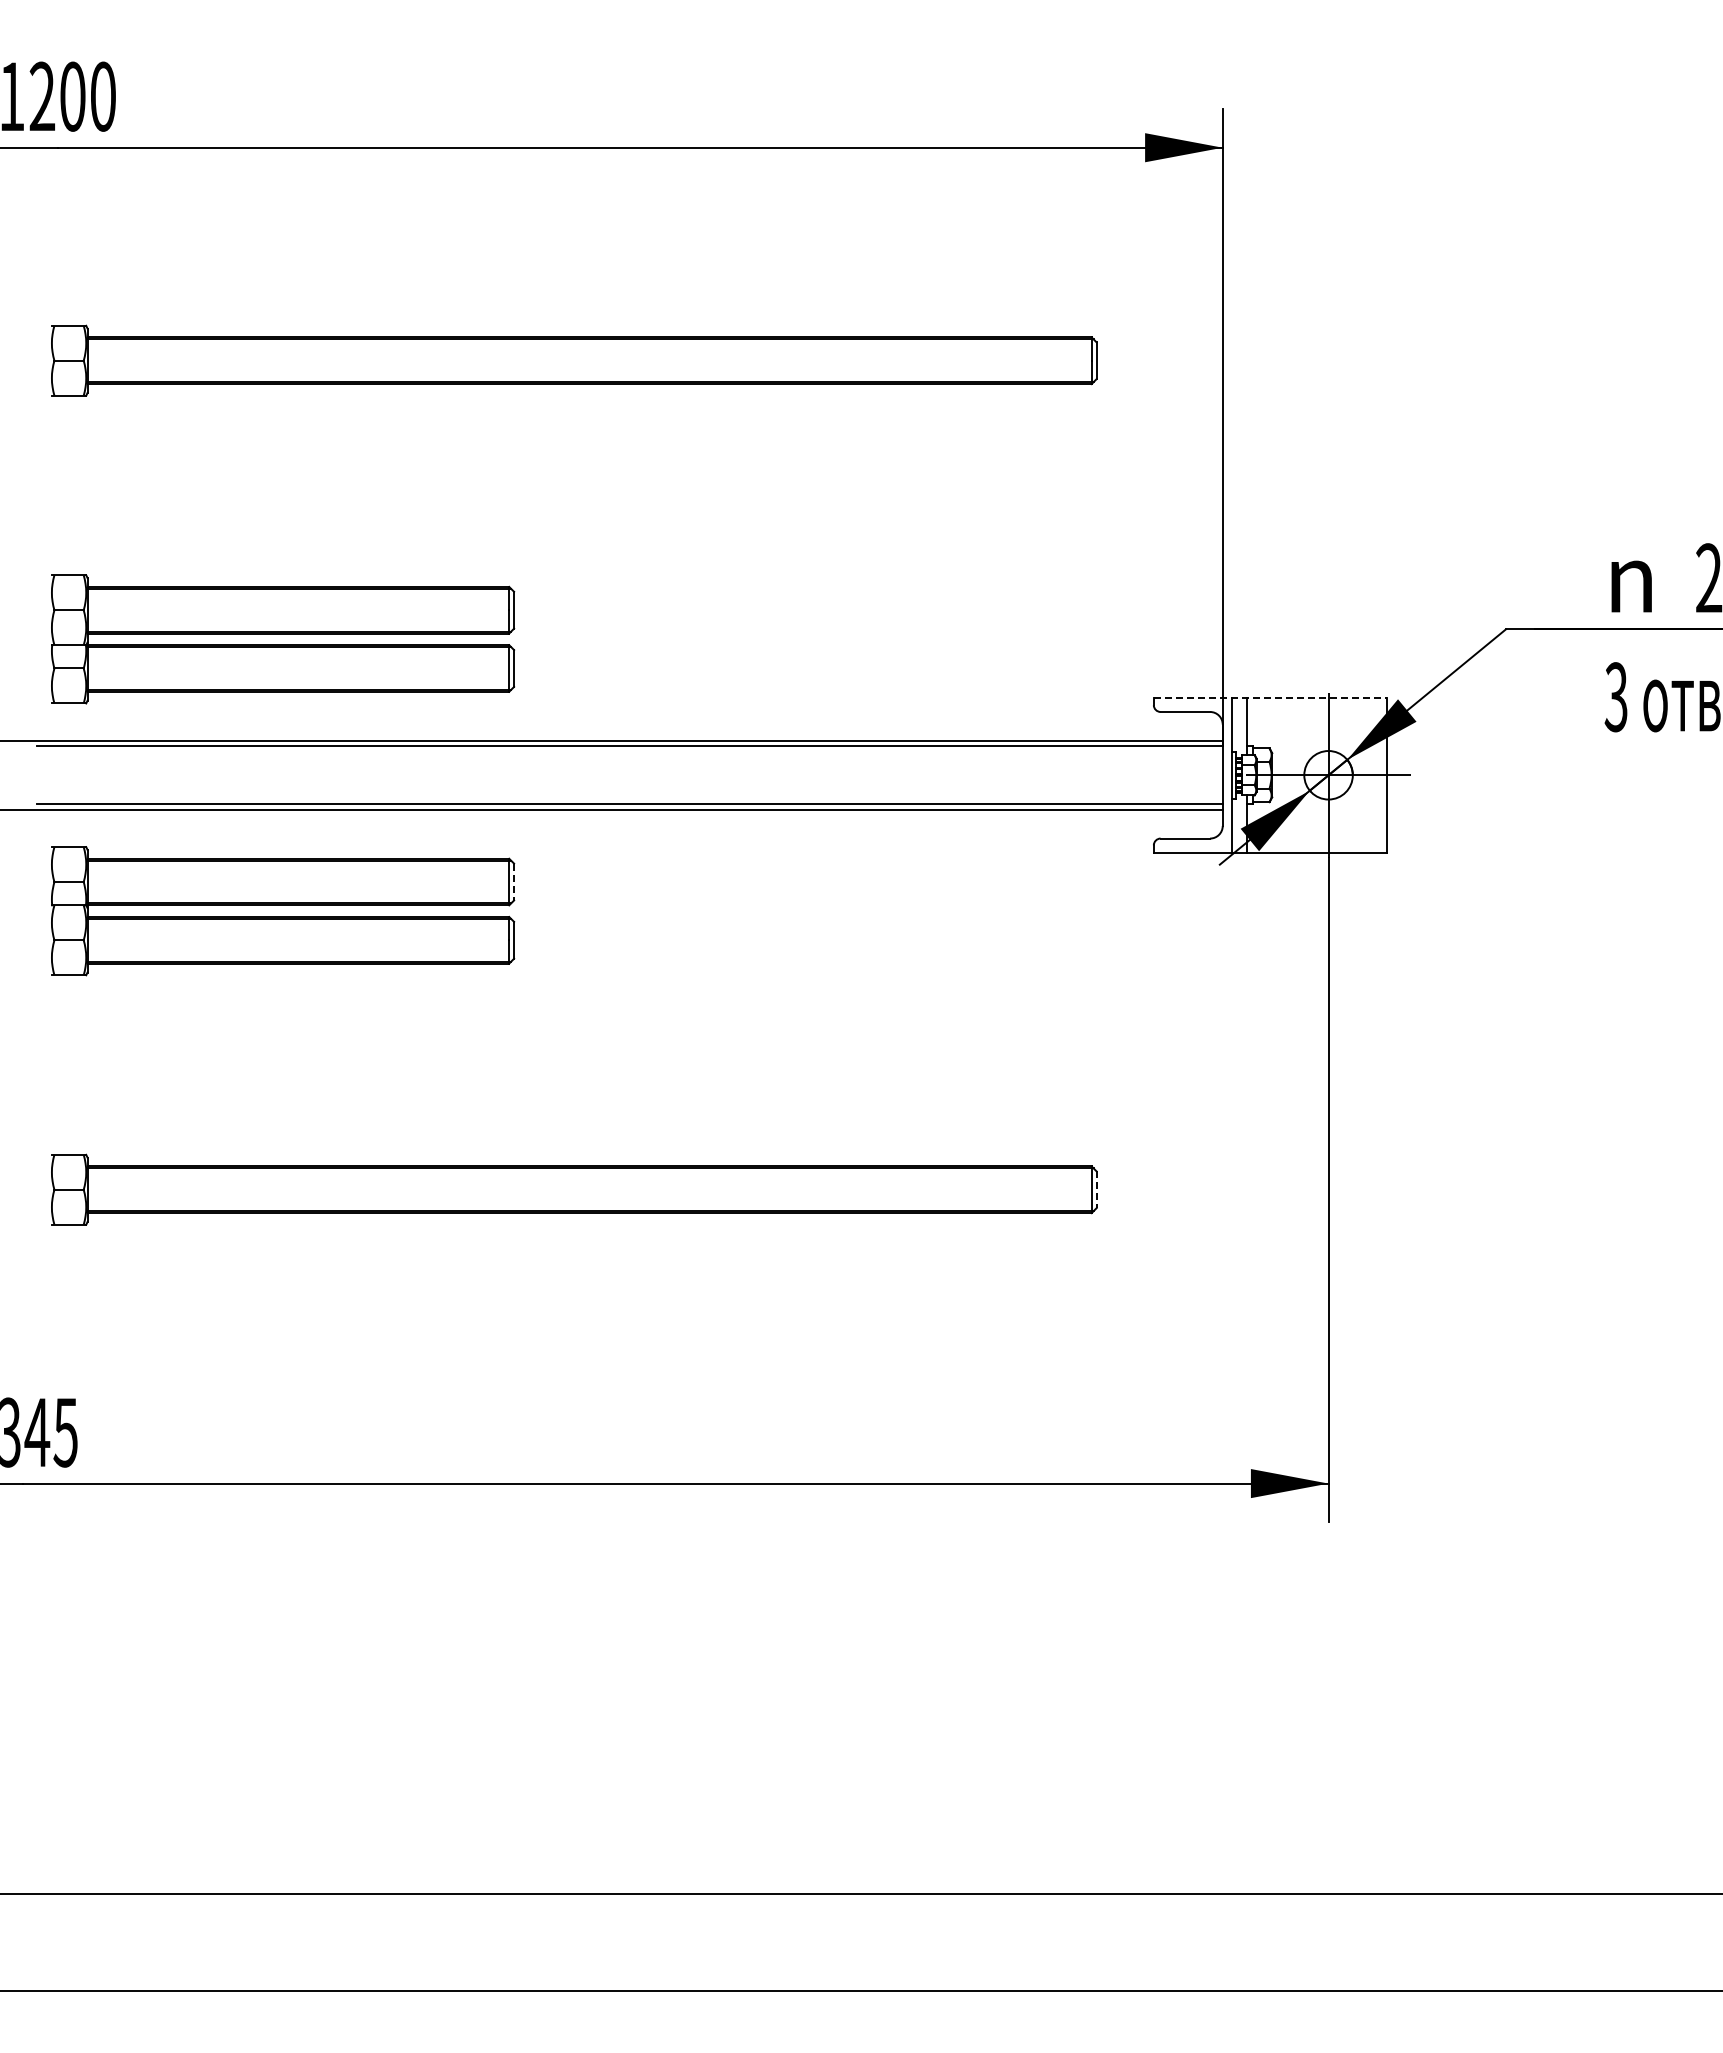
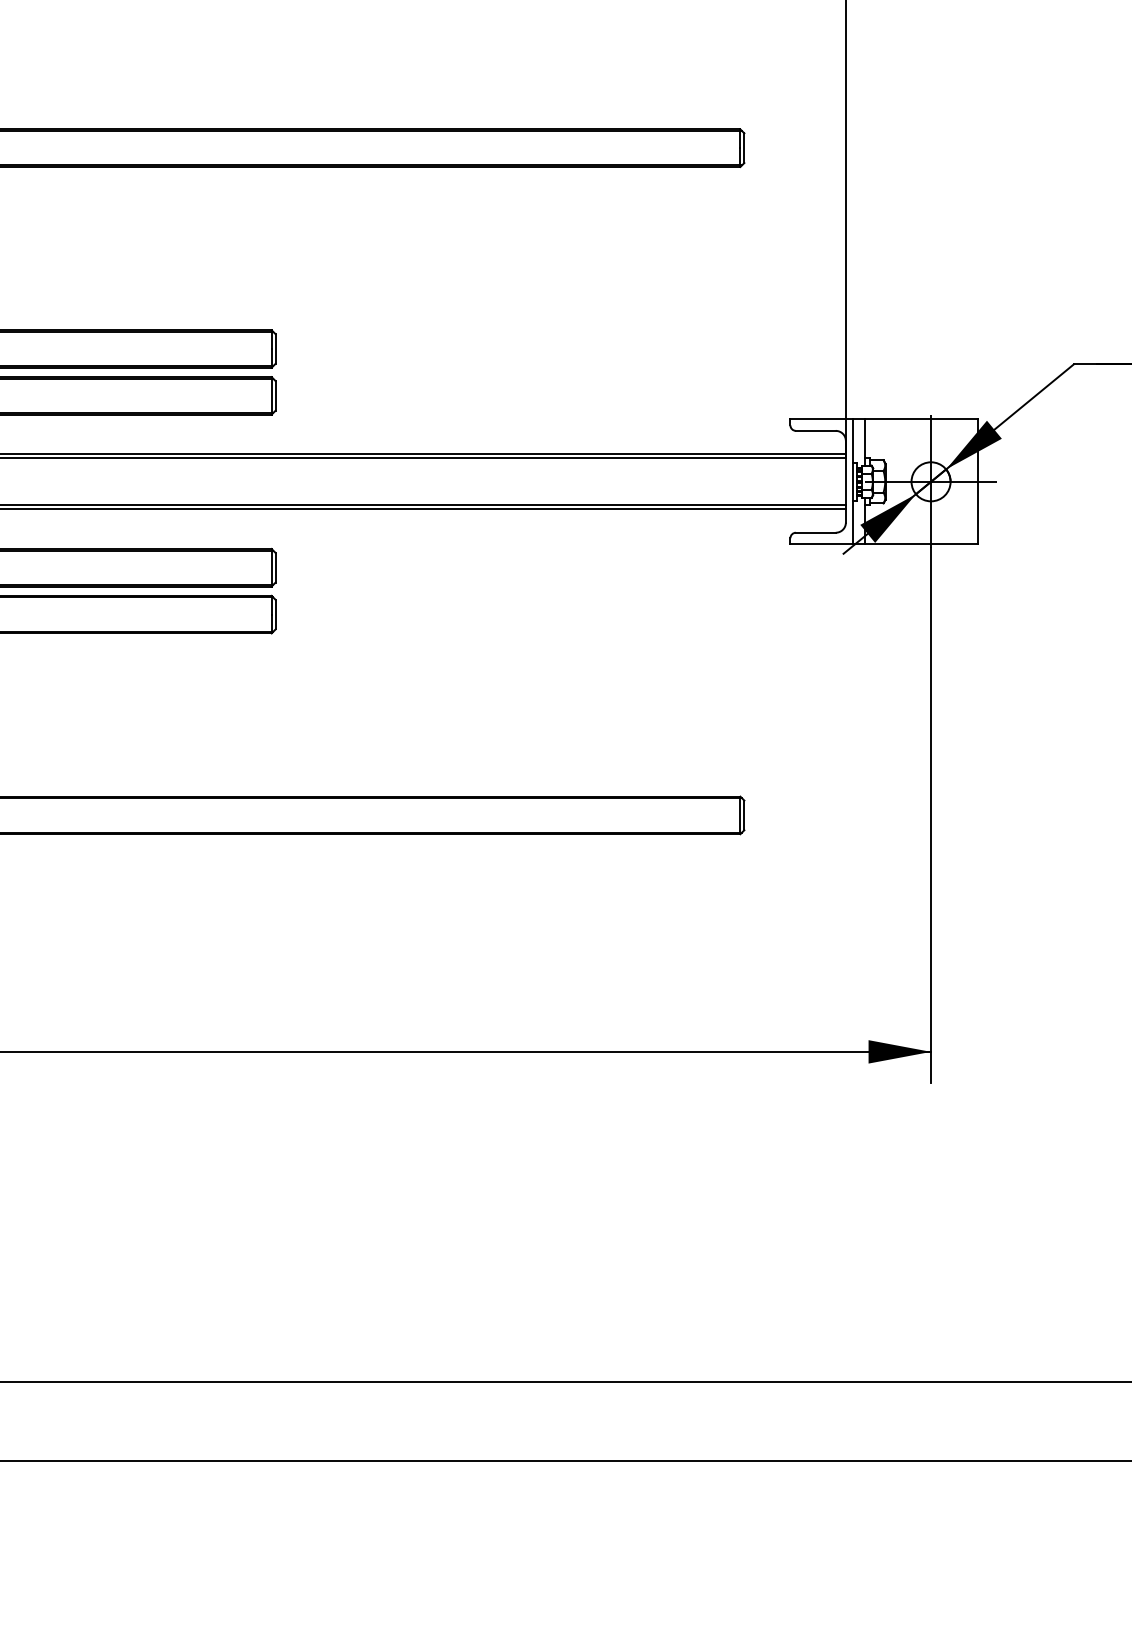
line: (1270, 697) -> (884, 419), dashed -> solid
line: (514, 882) -> (275, 568), dashed -> solid
line: (1096, 1190) -> (744, 815), dashed -> solid

